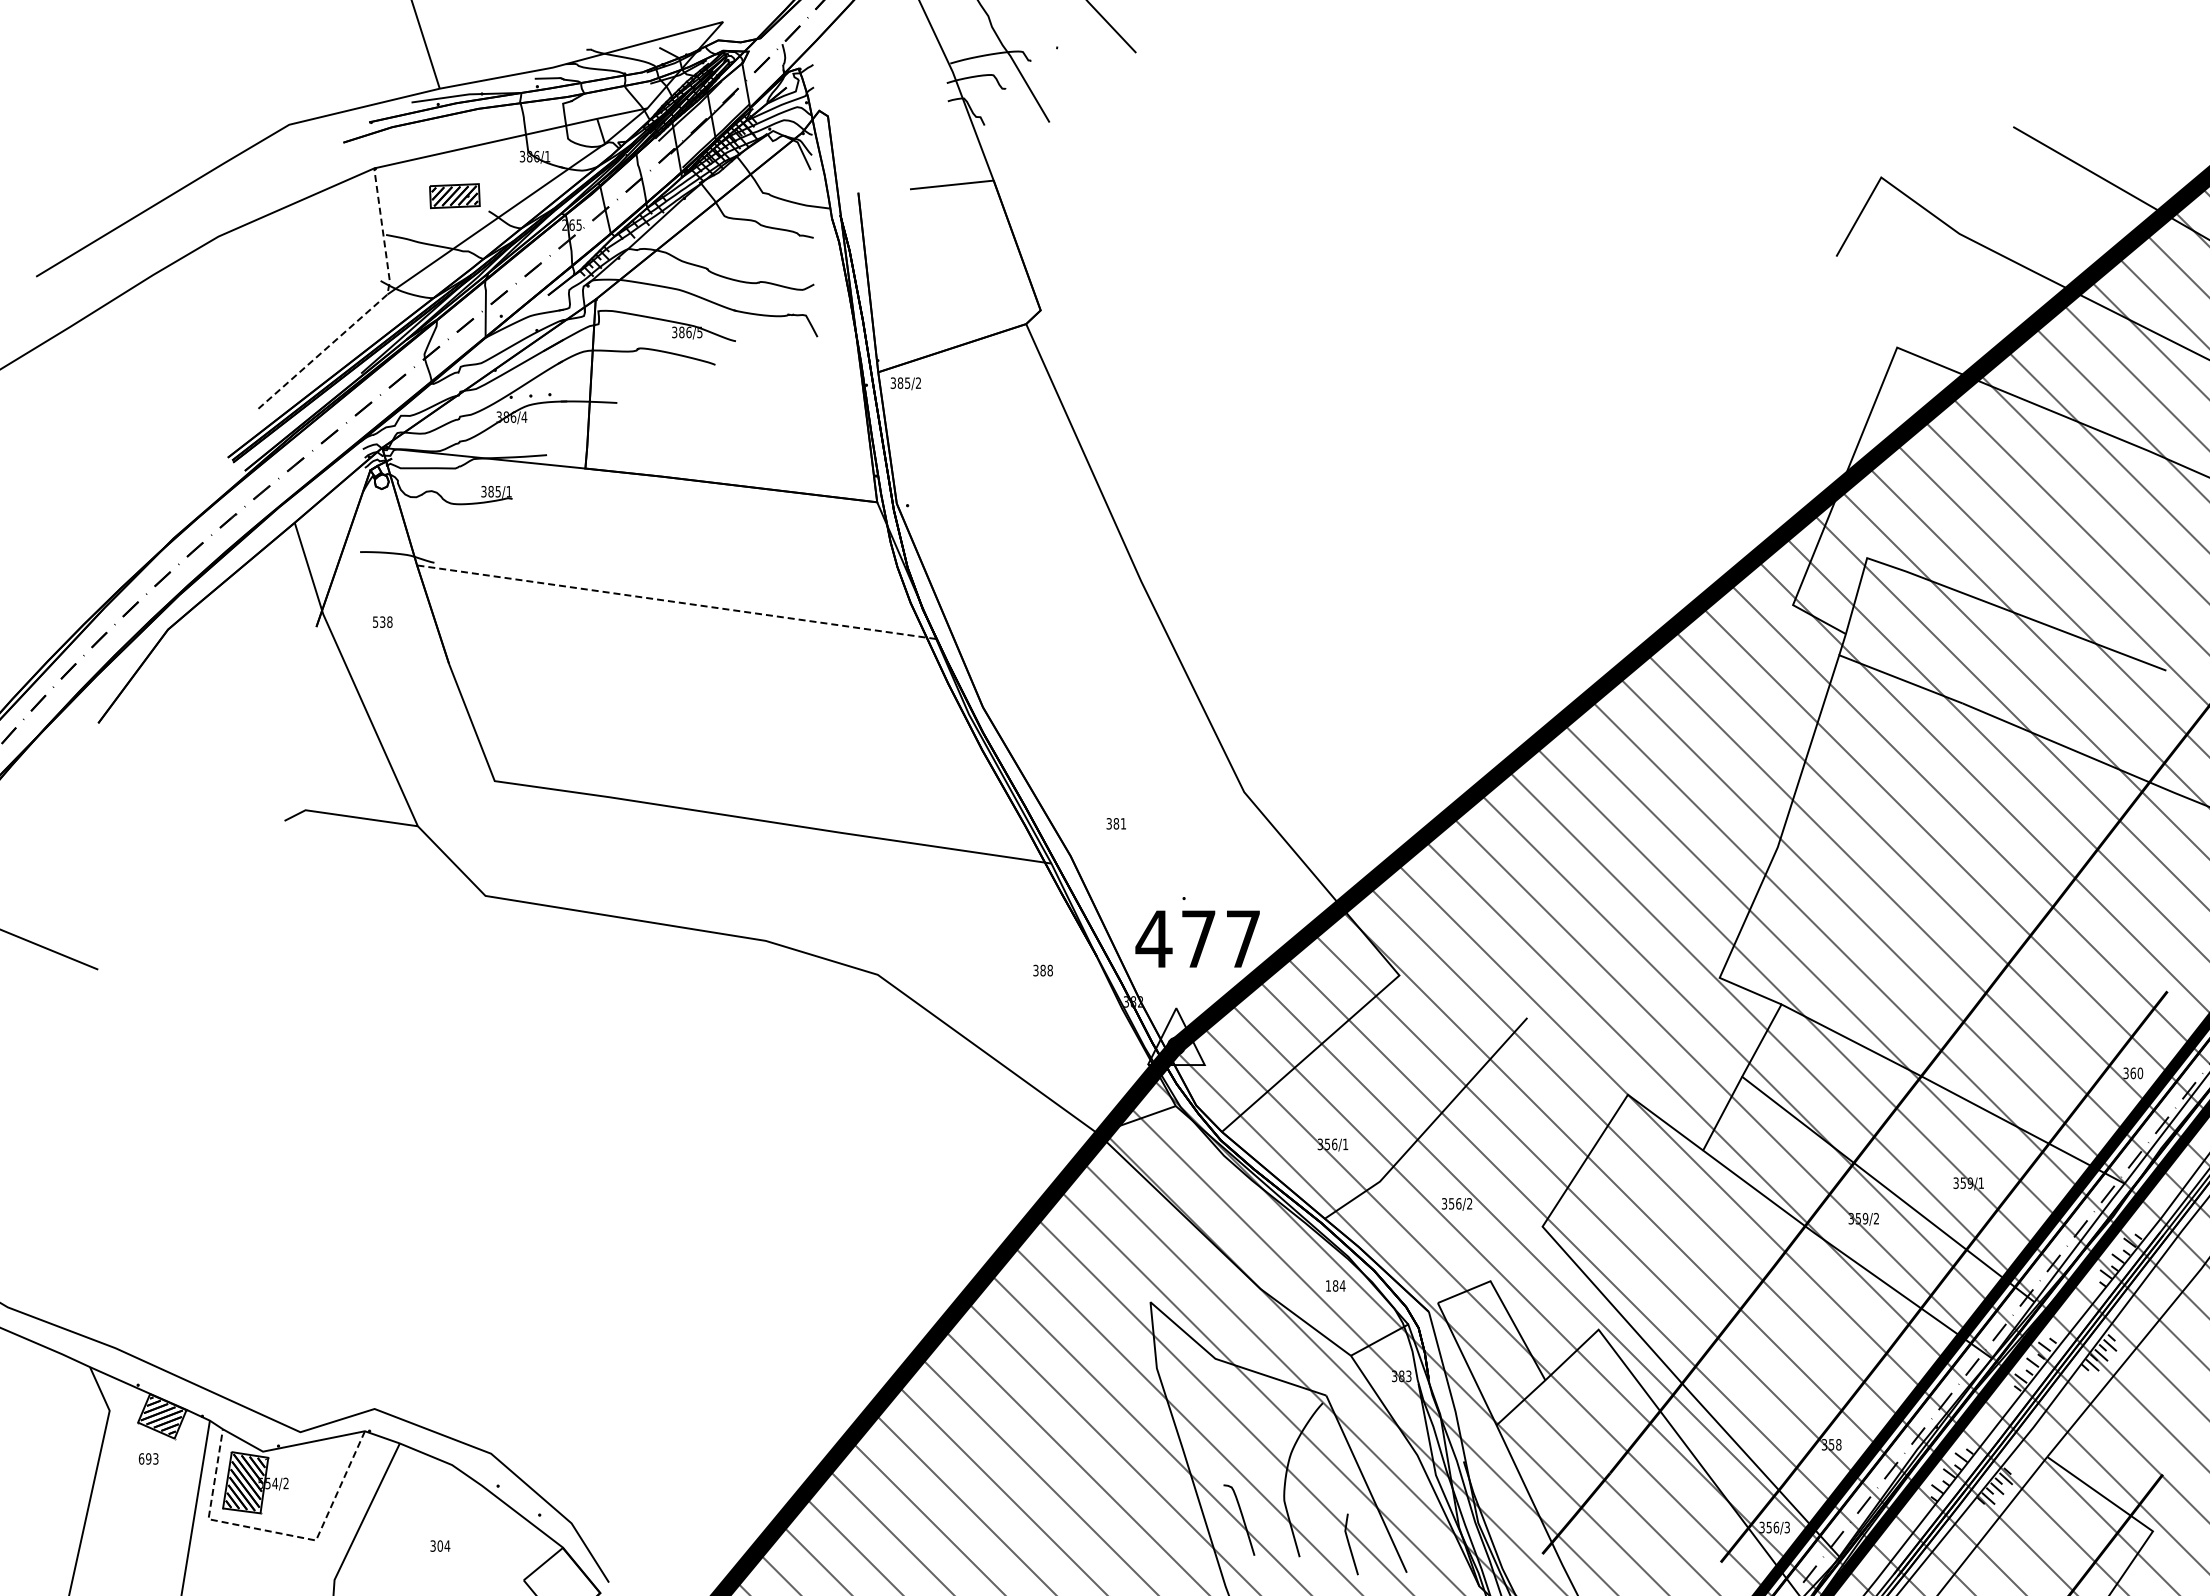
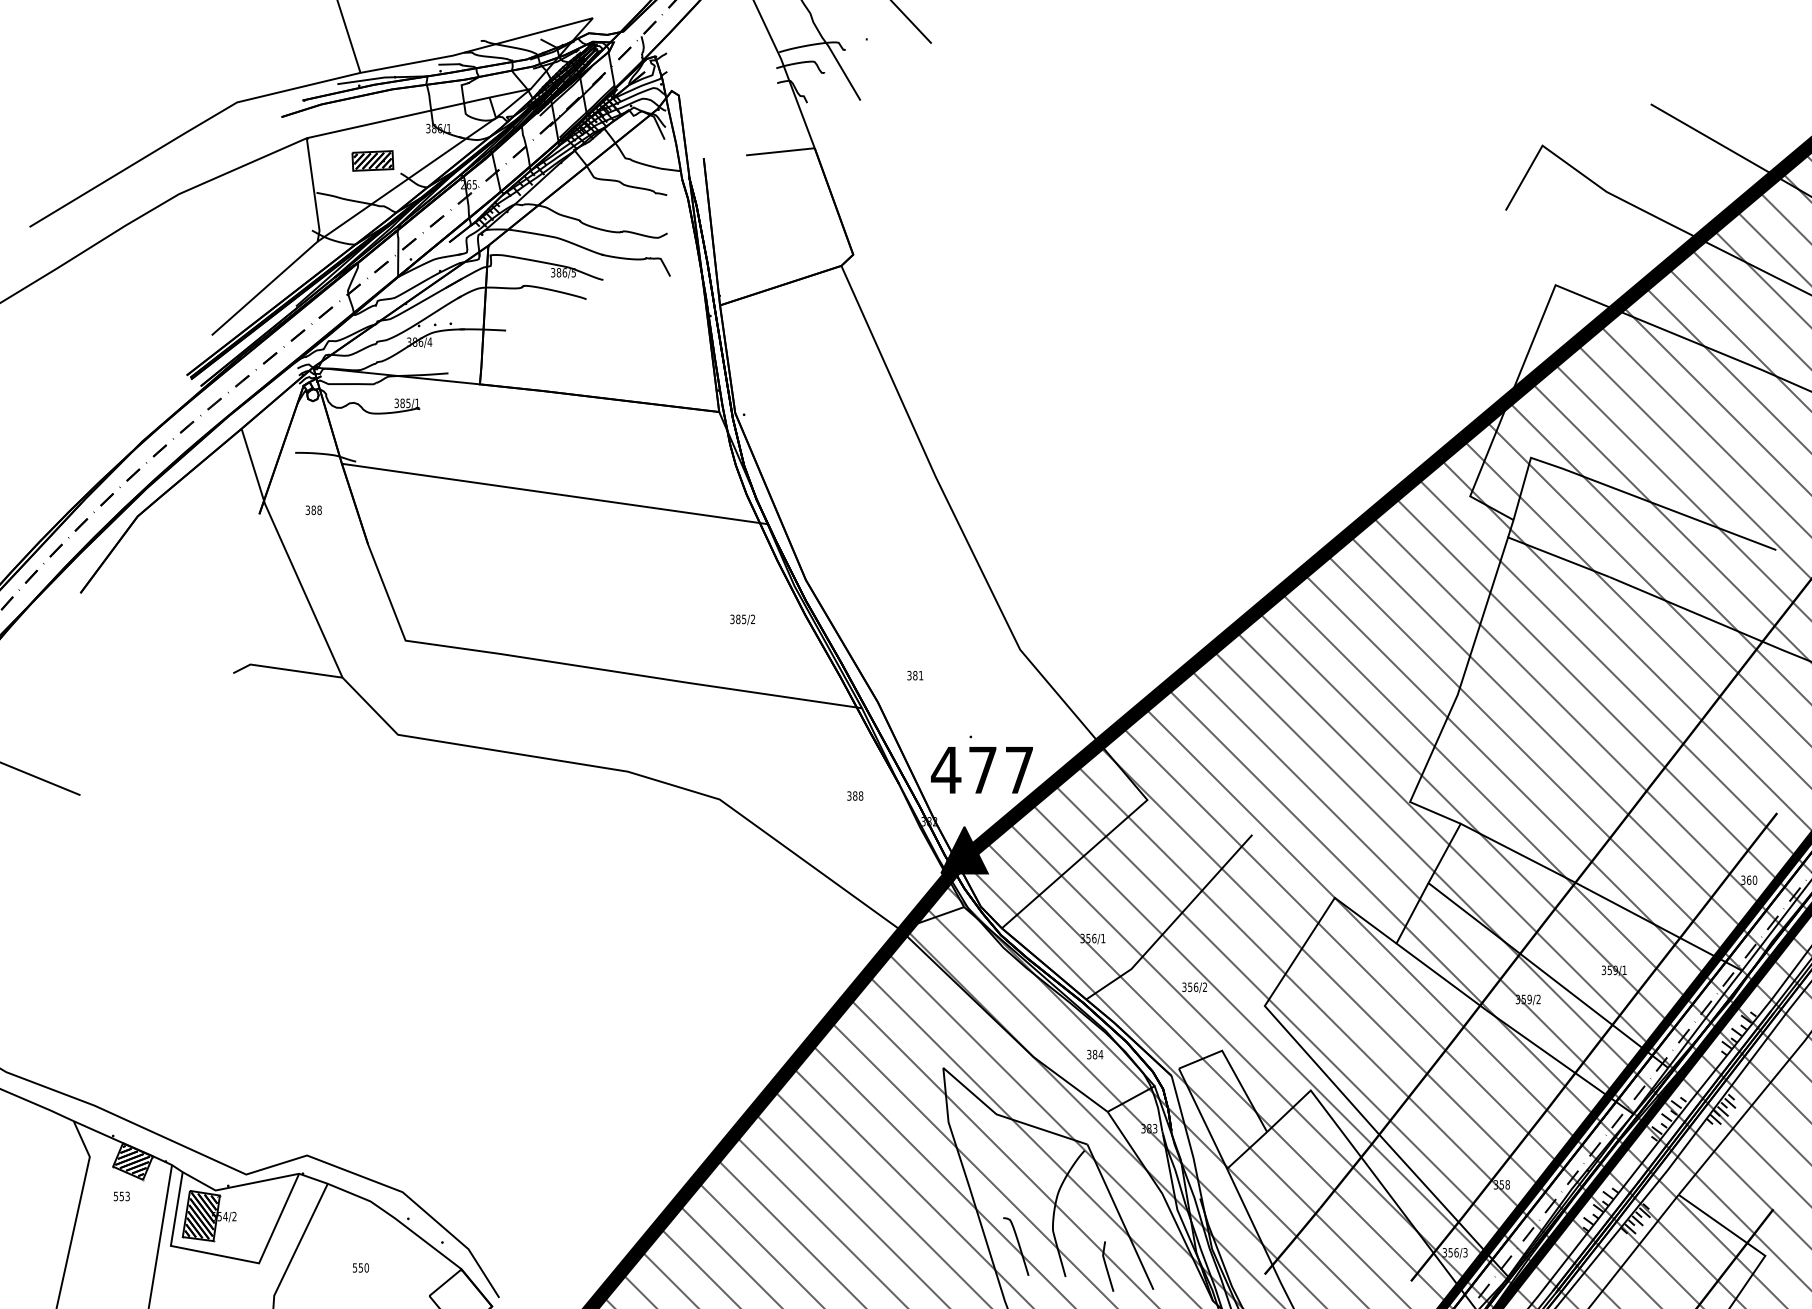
line: (371, 308) -> (304, 253), dashed -> solid
text: (905, 383) -> (742, 619), moved
line: (676, 602) -> (554, 494), dashed -> solid
text: (379, 621) -> (311, 509), 538 -> 388
fill: (1175, 1036) -> (963, 850), added
text: (1328, 1285) -> (1089, 1054), 184 -> 384
text: (144, 1458) -> (118, 1196), 693 -> 553
line: (275, 1532) -> (225, 1256), dashed -> solid
text: (440, 1545) -> (361, 1267), 304 -> 550

